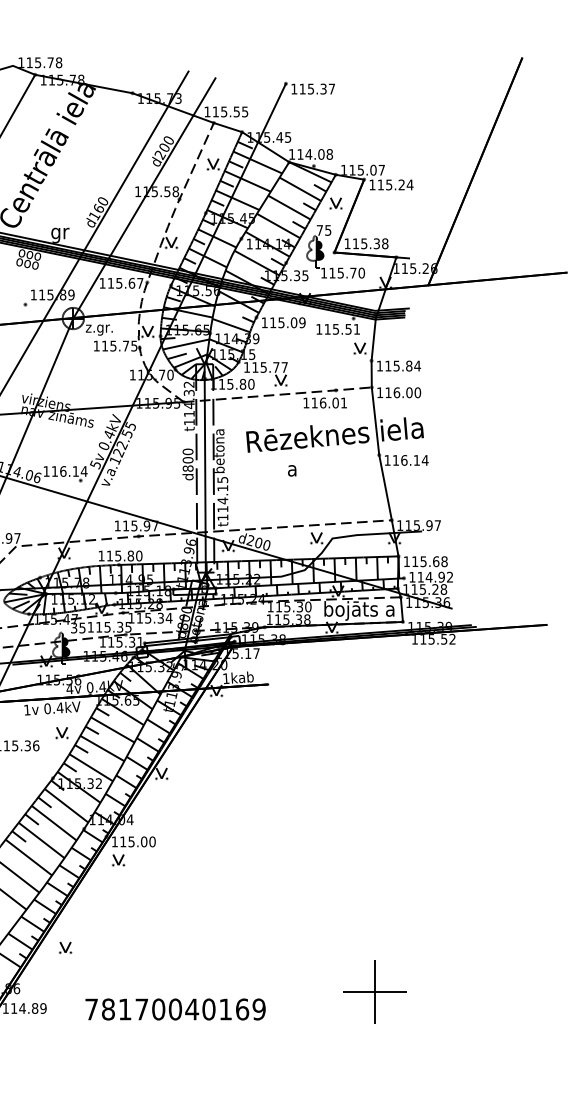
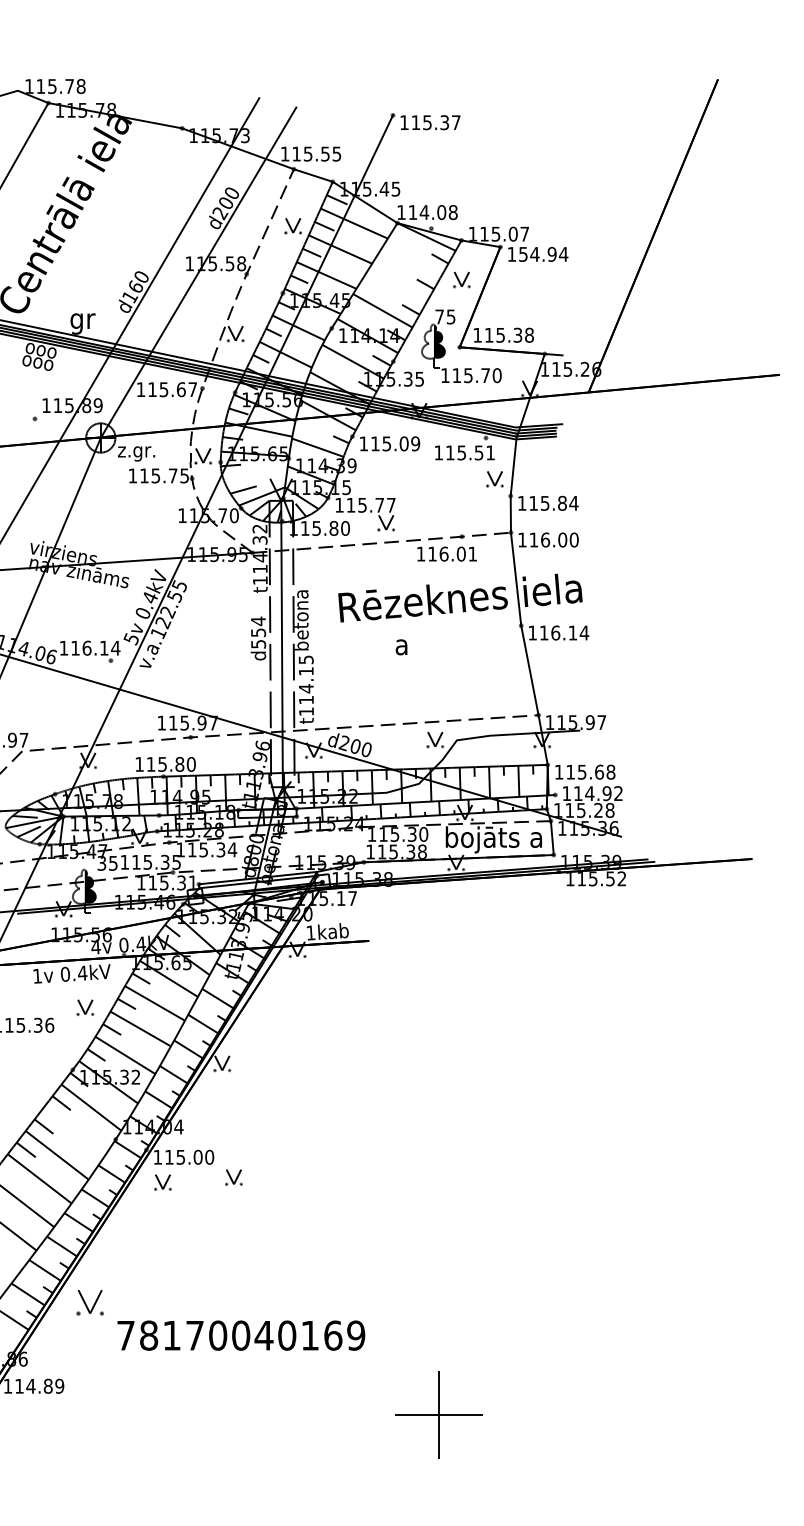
text: (391, 185) -> (537, 254), 115.24 -> 154.94
line: (300, 189) -> (412, 260), removed
line: (289, 207) -> (397, 285), removed
line: (185, 344) -> (255, 473), removed
text: (188, 460) -> (258, 632), d800 -> d554
line: (54, 823) -> (74, 1131), removed
part: (169, 856) -> (233, 1177), added
part: (65, 947) -> (89, 1302), size x1.6
part: (375, 991) -> (438, 1414), moved
text: (175, 1009) -> (241, 1335), moved

